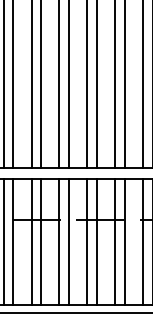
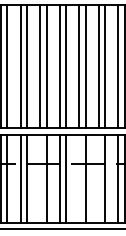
line: (32, 241) -> (40, 179), removed
line: (87, 241) -> (79, 179), removed
line: (115, 241) -> (98, 179), removed

